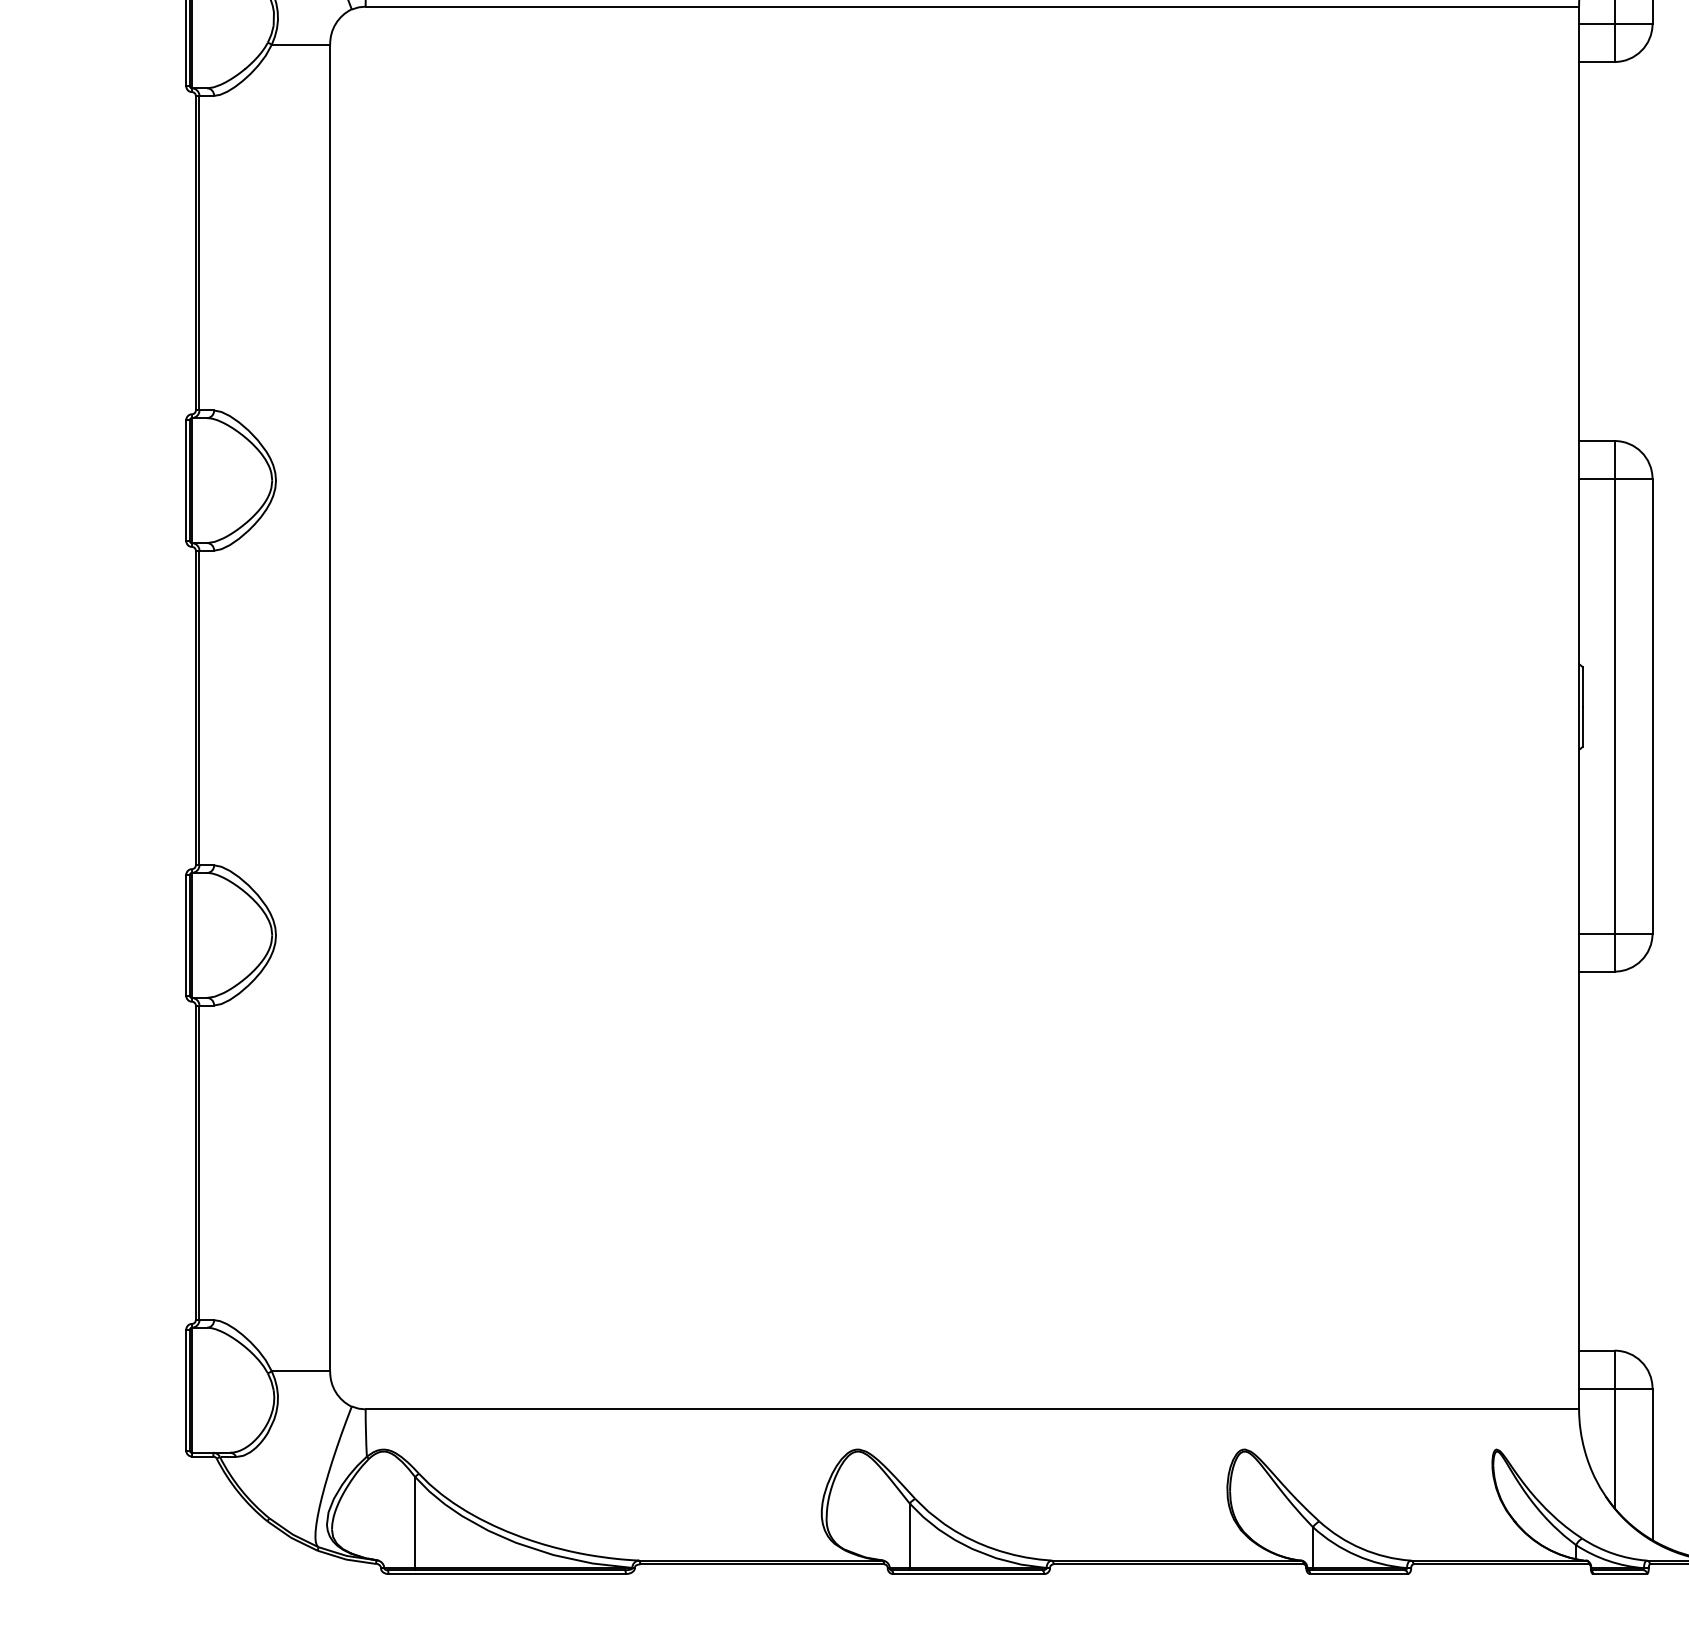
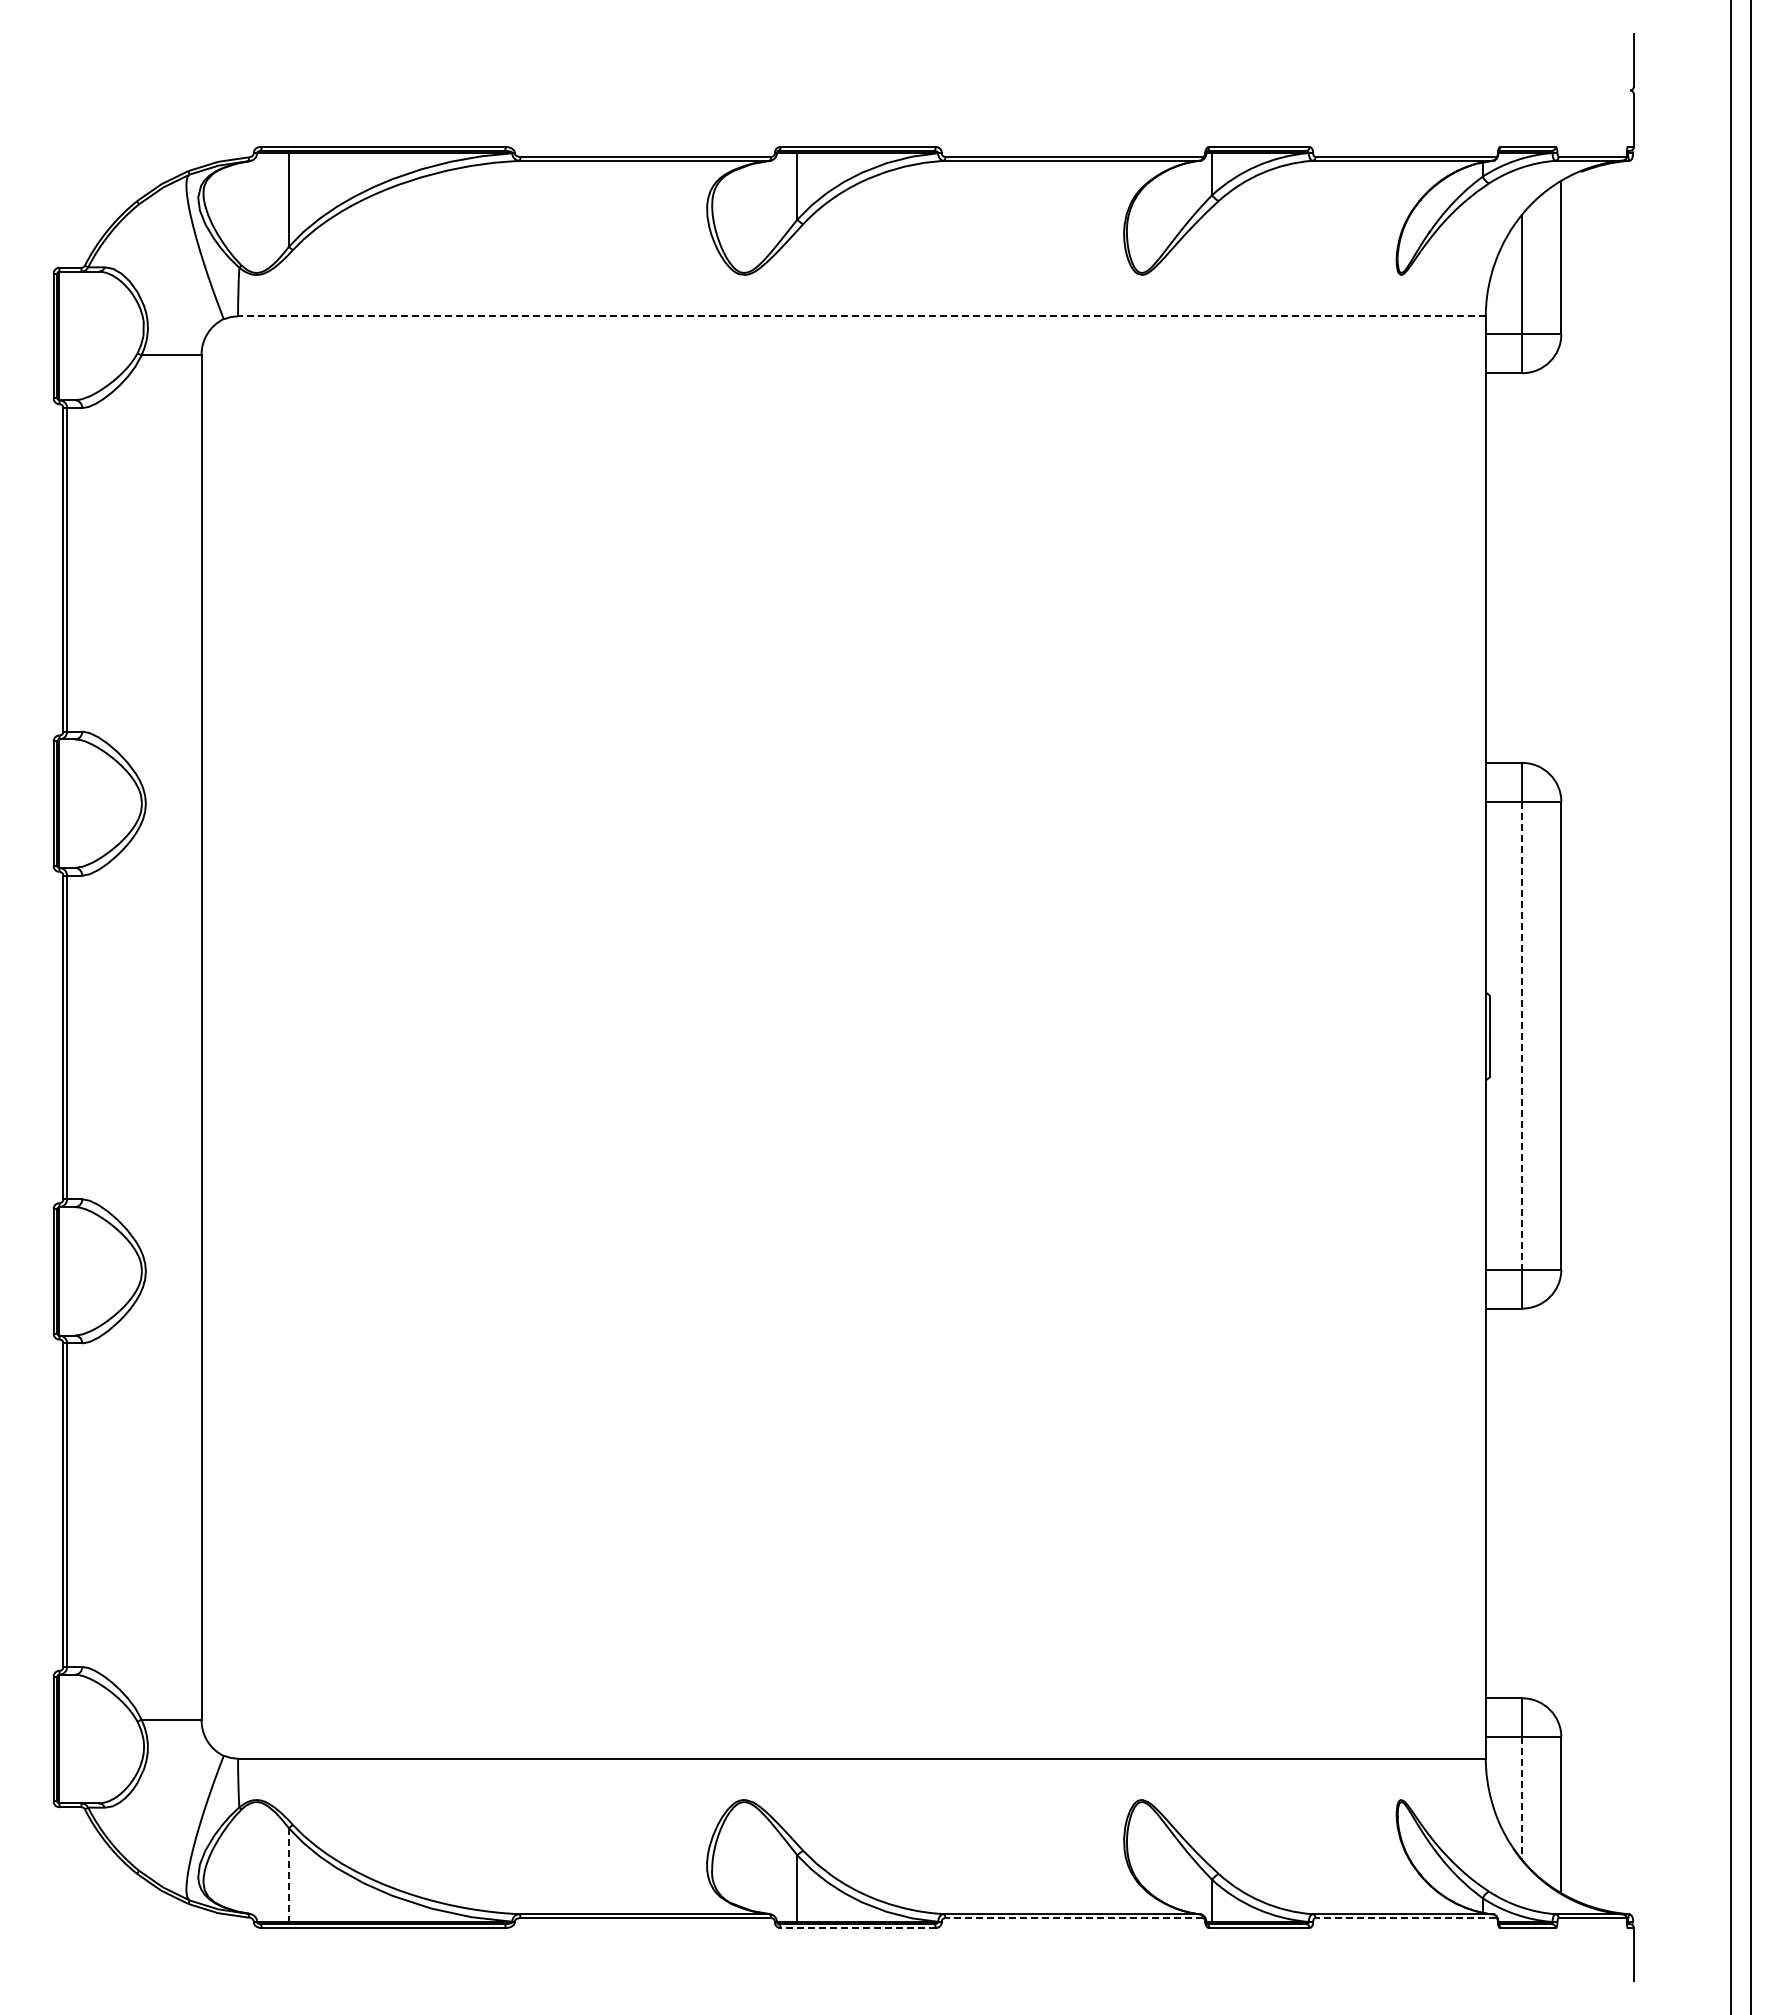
line: (971, 6) -> (861, 316), solid -> dashed
line: (1614, 706) -> (1522, 1035), solid -> dashed
line: (1614, 1449) -> (1522, 1799), solid -> dashed
line: (414, 1522) -> (288, 1875), solid -> dashed
line: (1179, 1564) -> (1074, 1918), solid -> dashed
line: (1500, 1564) -> (1405, 1918), solid -> dashed
line: (969, 1574) -> (858, 1928), solid -> dashed

